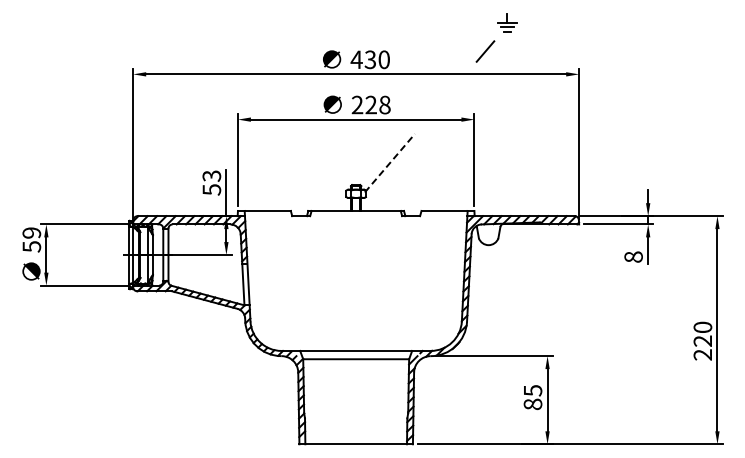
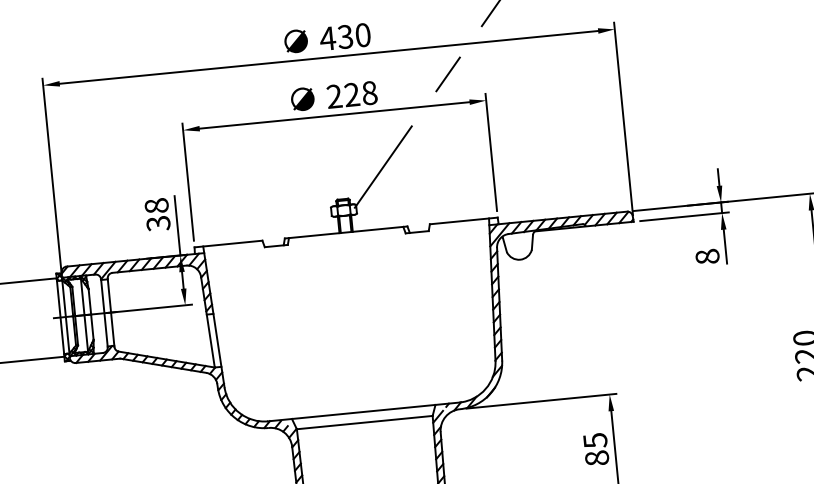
line: (446, 96) -> (447, 74), added
line: (389, 163) -> (382, 167), dashed -> solid
text: (211, 182) -> (157, 214), 53 -> 38

